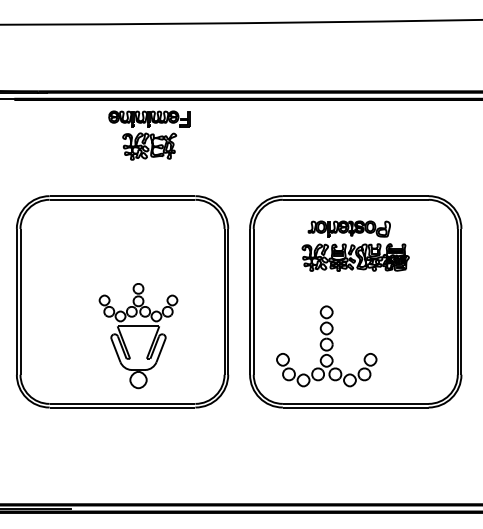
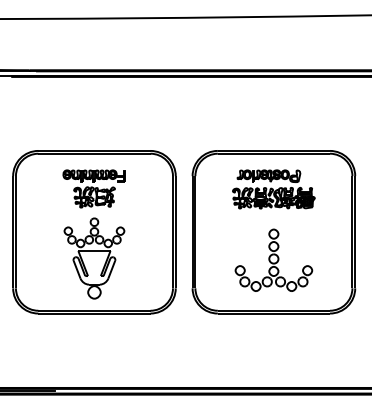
part: (149, 135) -> (94, 188), moved
part: (138, 336) -> (94, 258), moved
part: (326, 346) -> (273, 260), moved

